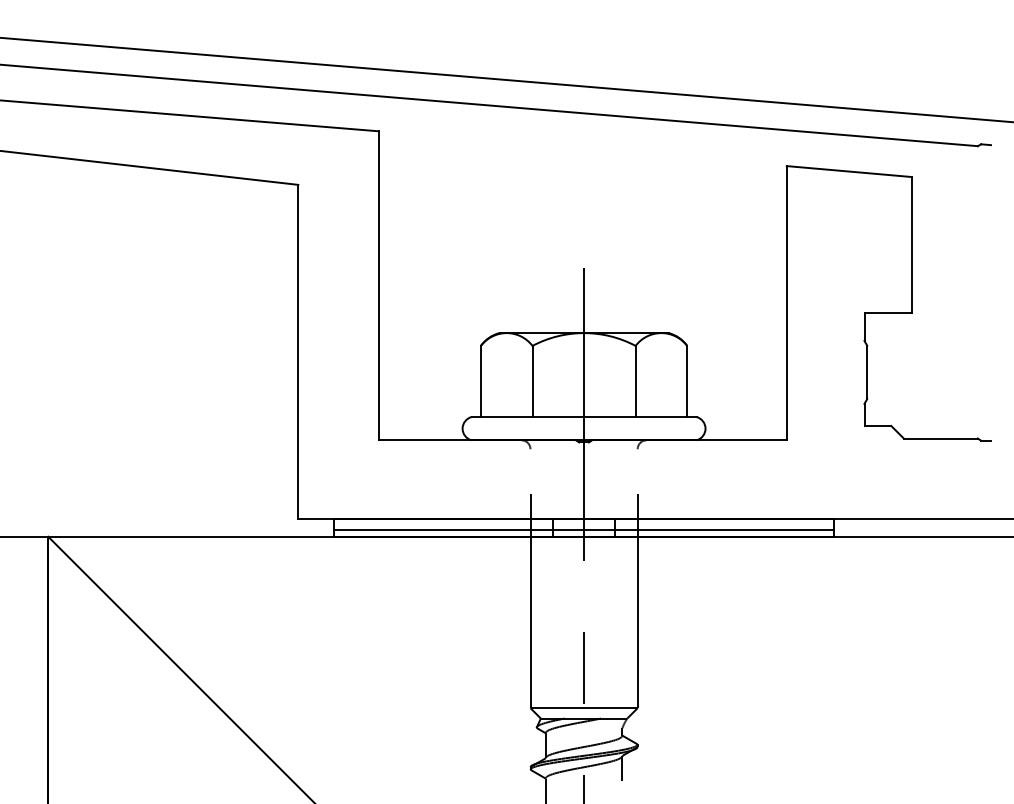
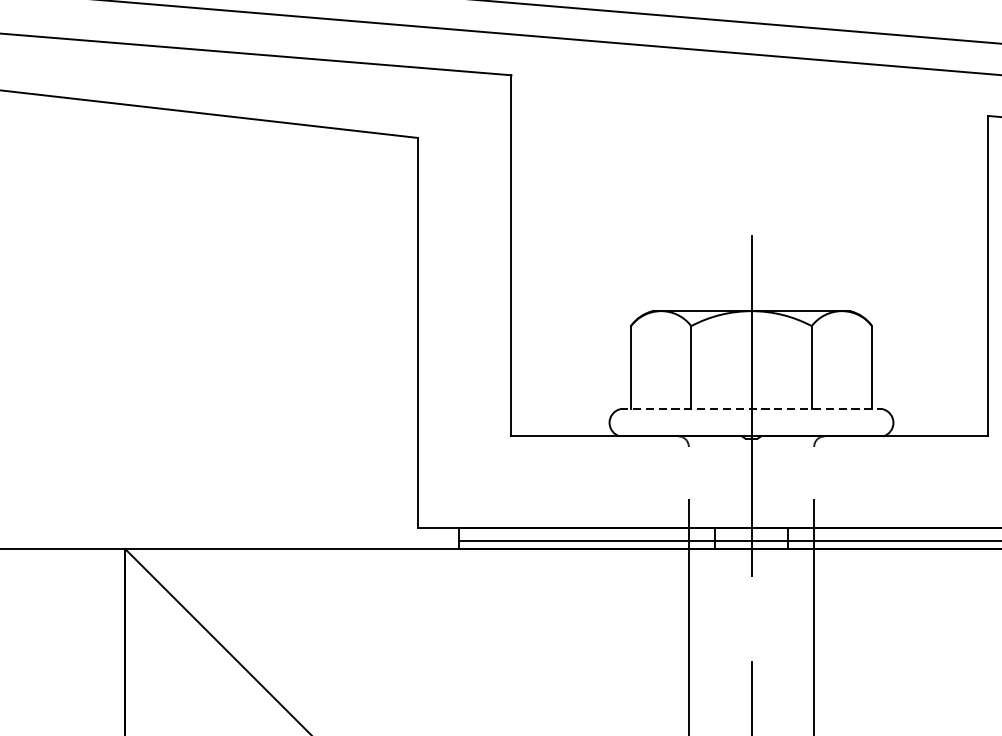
line: (584, 417) -> (752, 409), solid -> dashed

